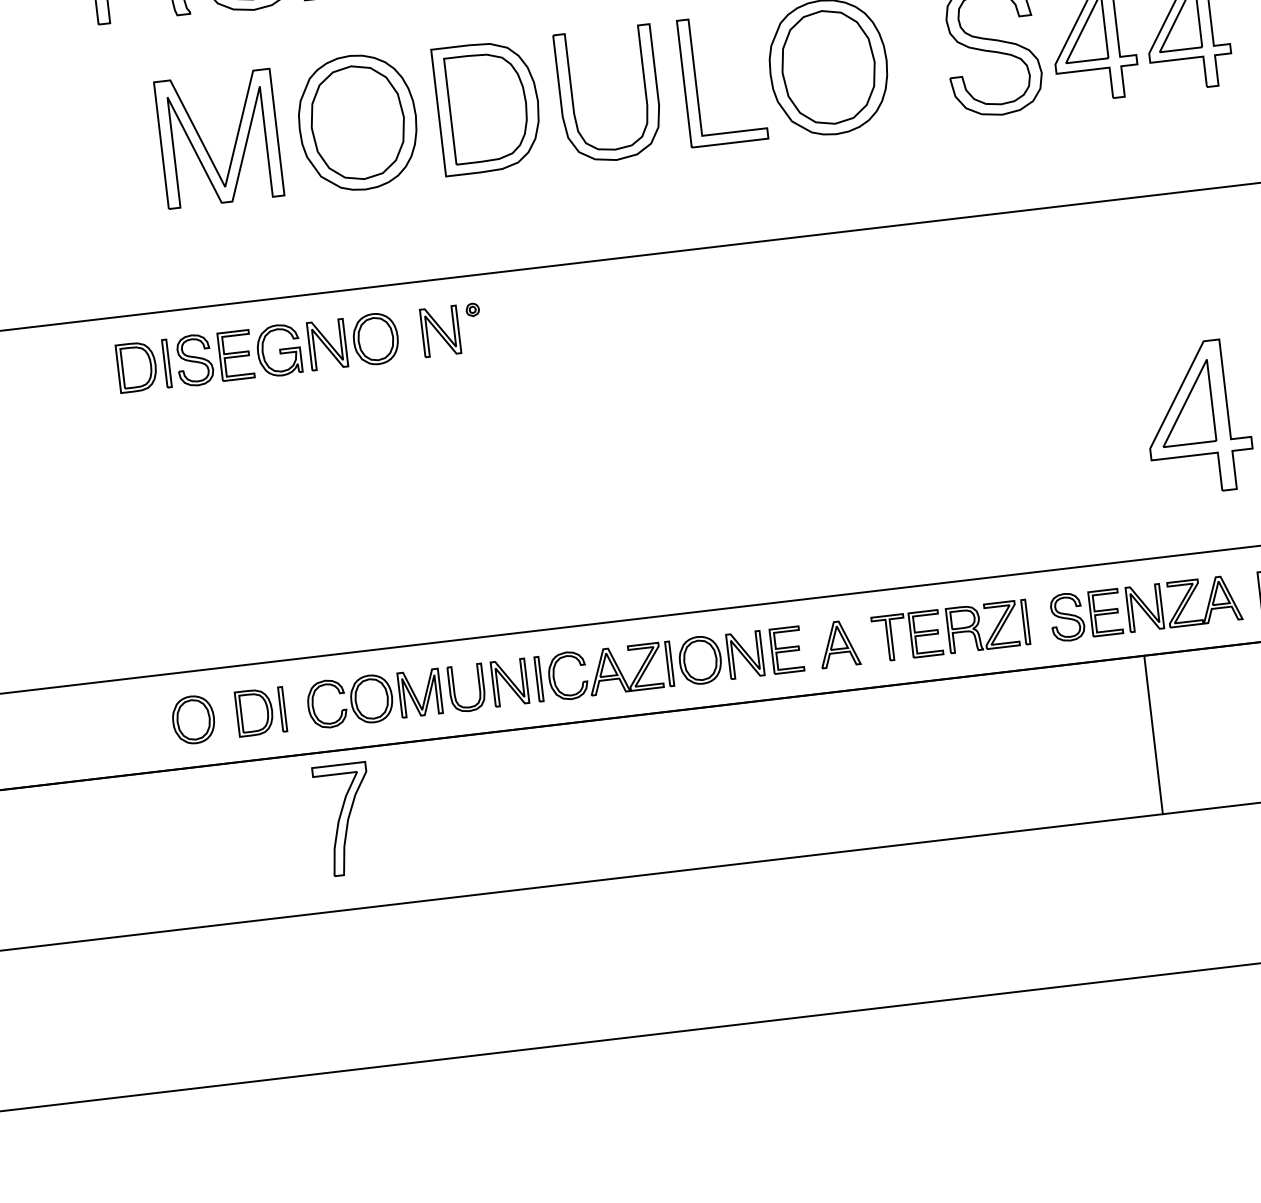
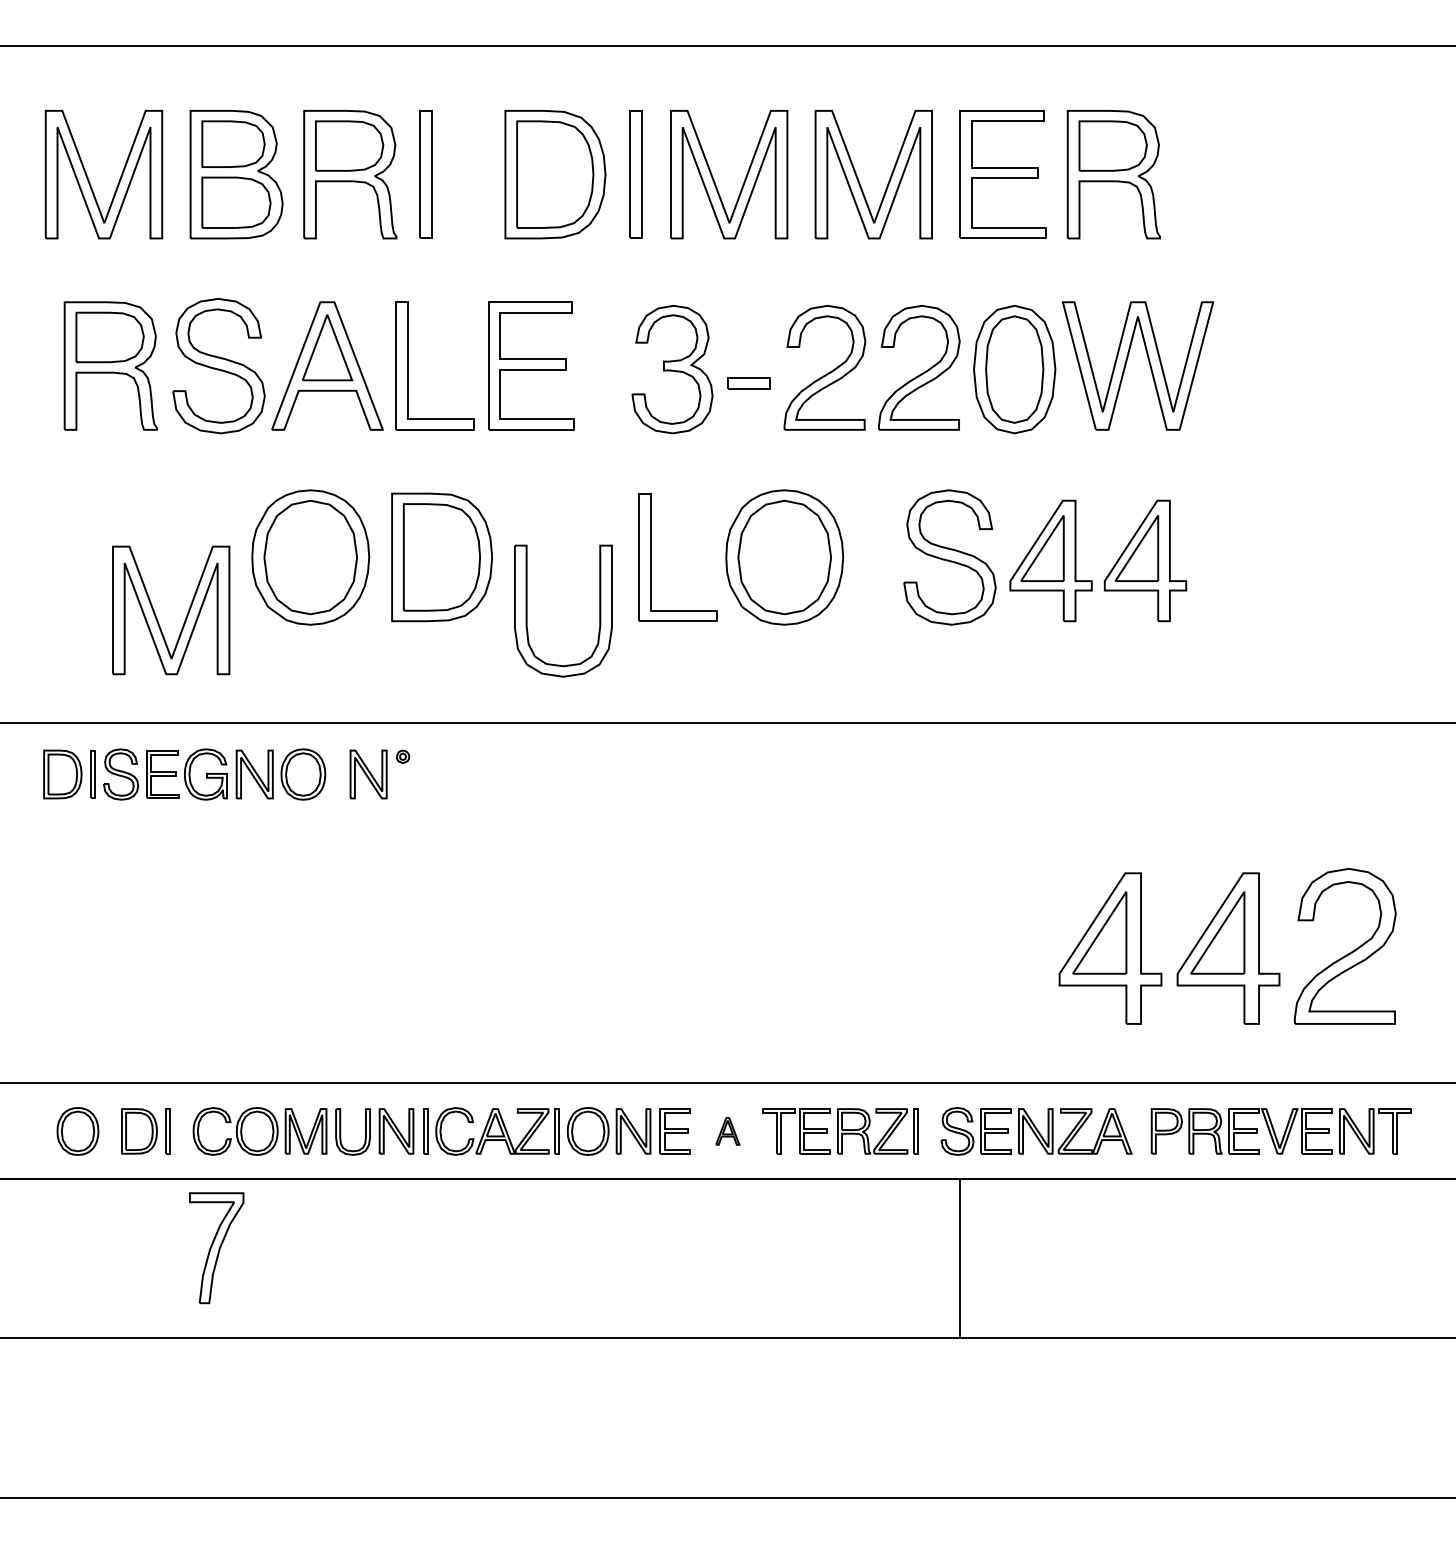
part: (573, 98) -> (527, 610), moved
part: (234, 141) -> (186, 614), moved
part: (838, 644) -> (727, 1131), size x0.6
line: (1153, 735) -> (959, 1258), moved

